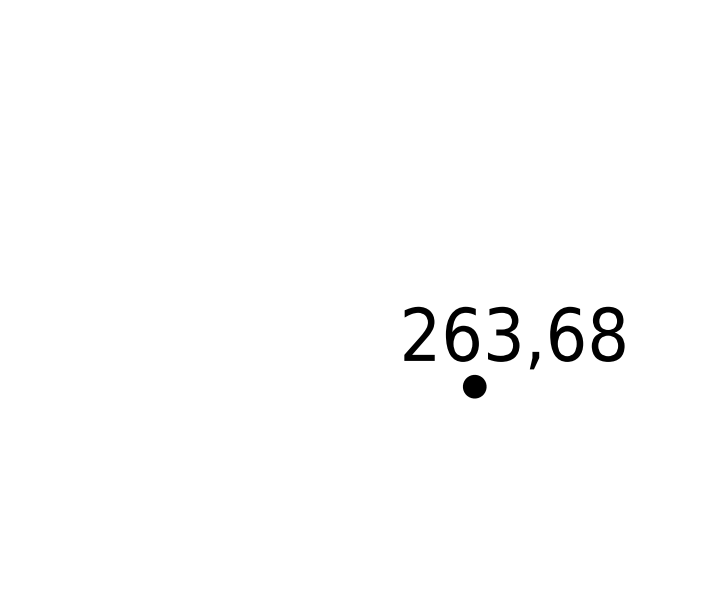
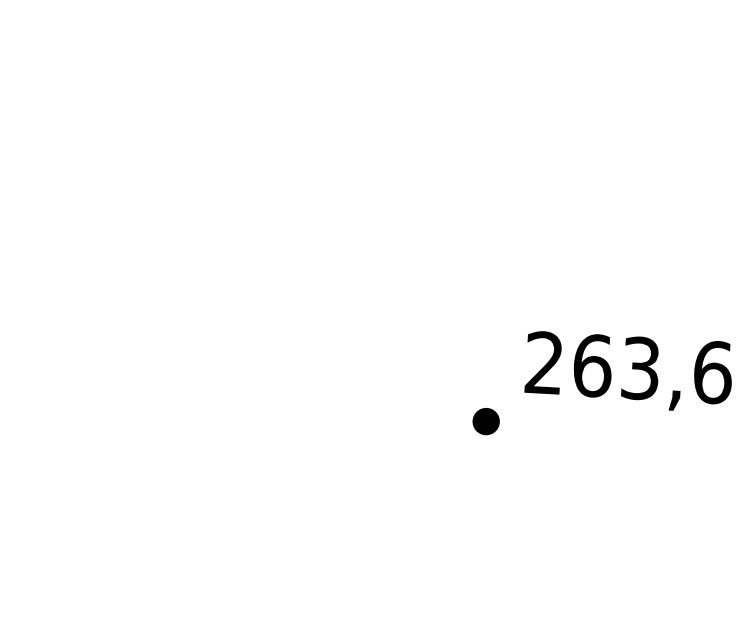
part: (474, 386) -> (485, 421), moved

